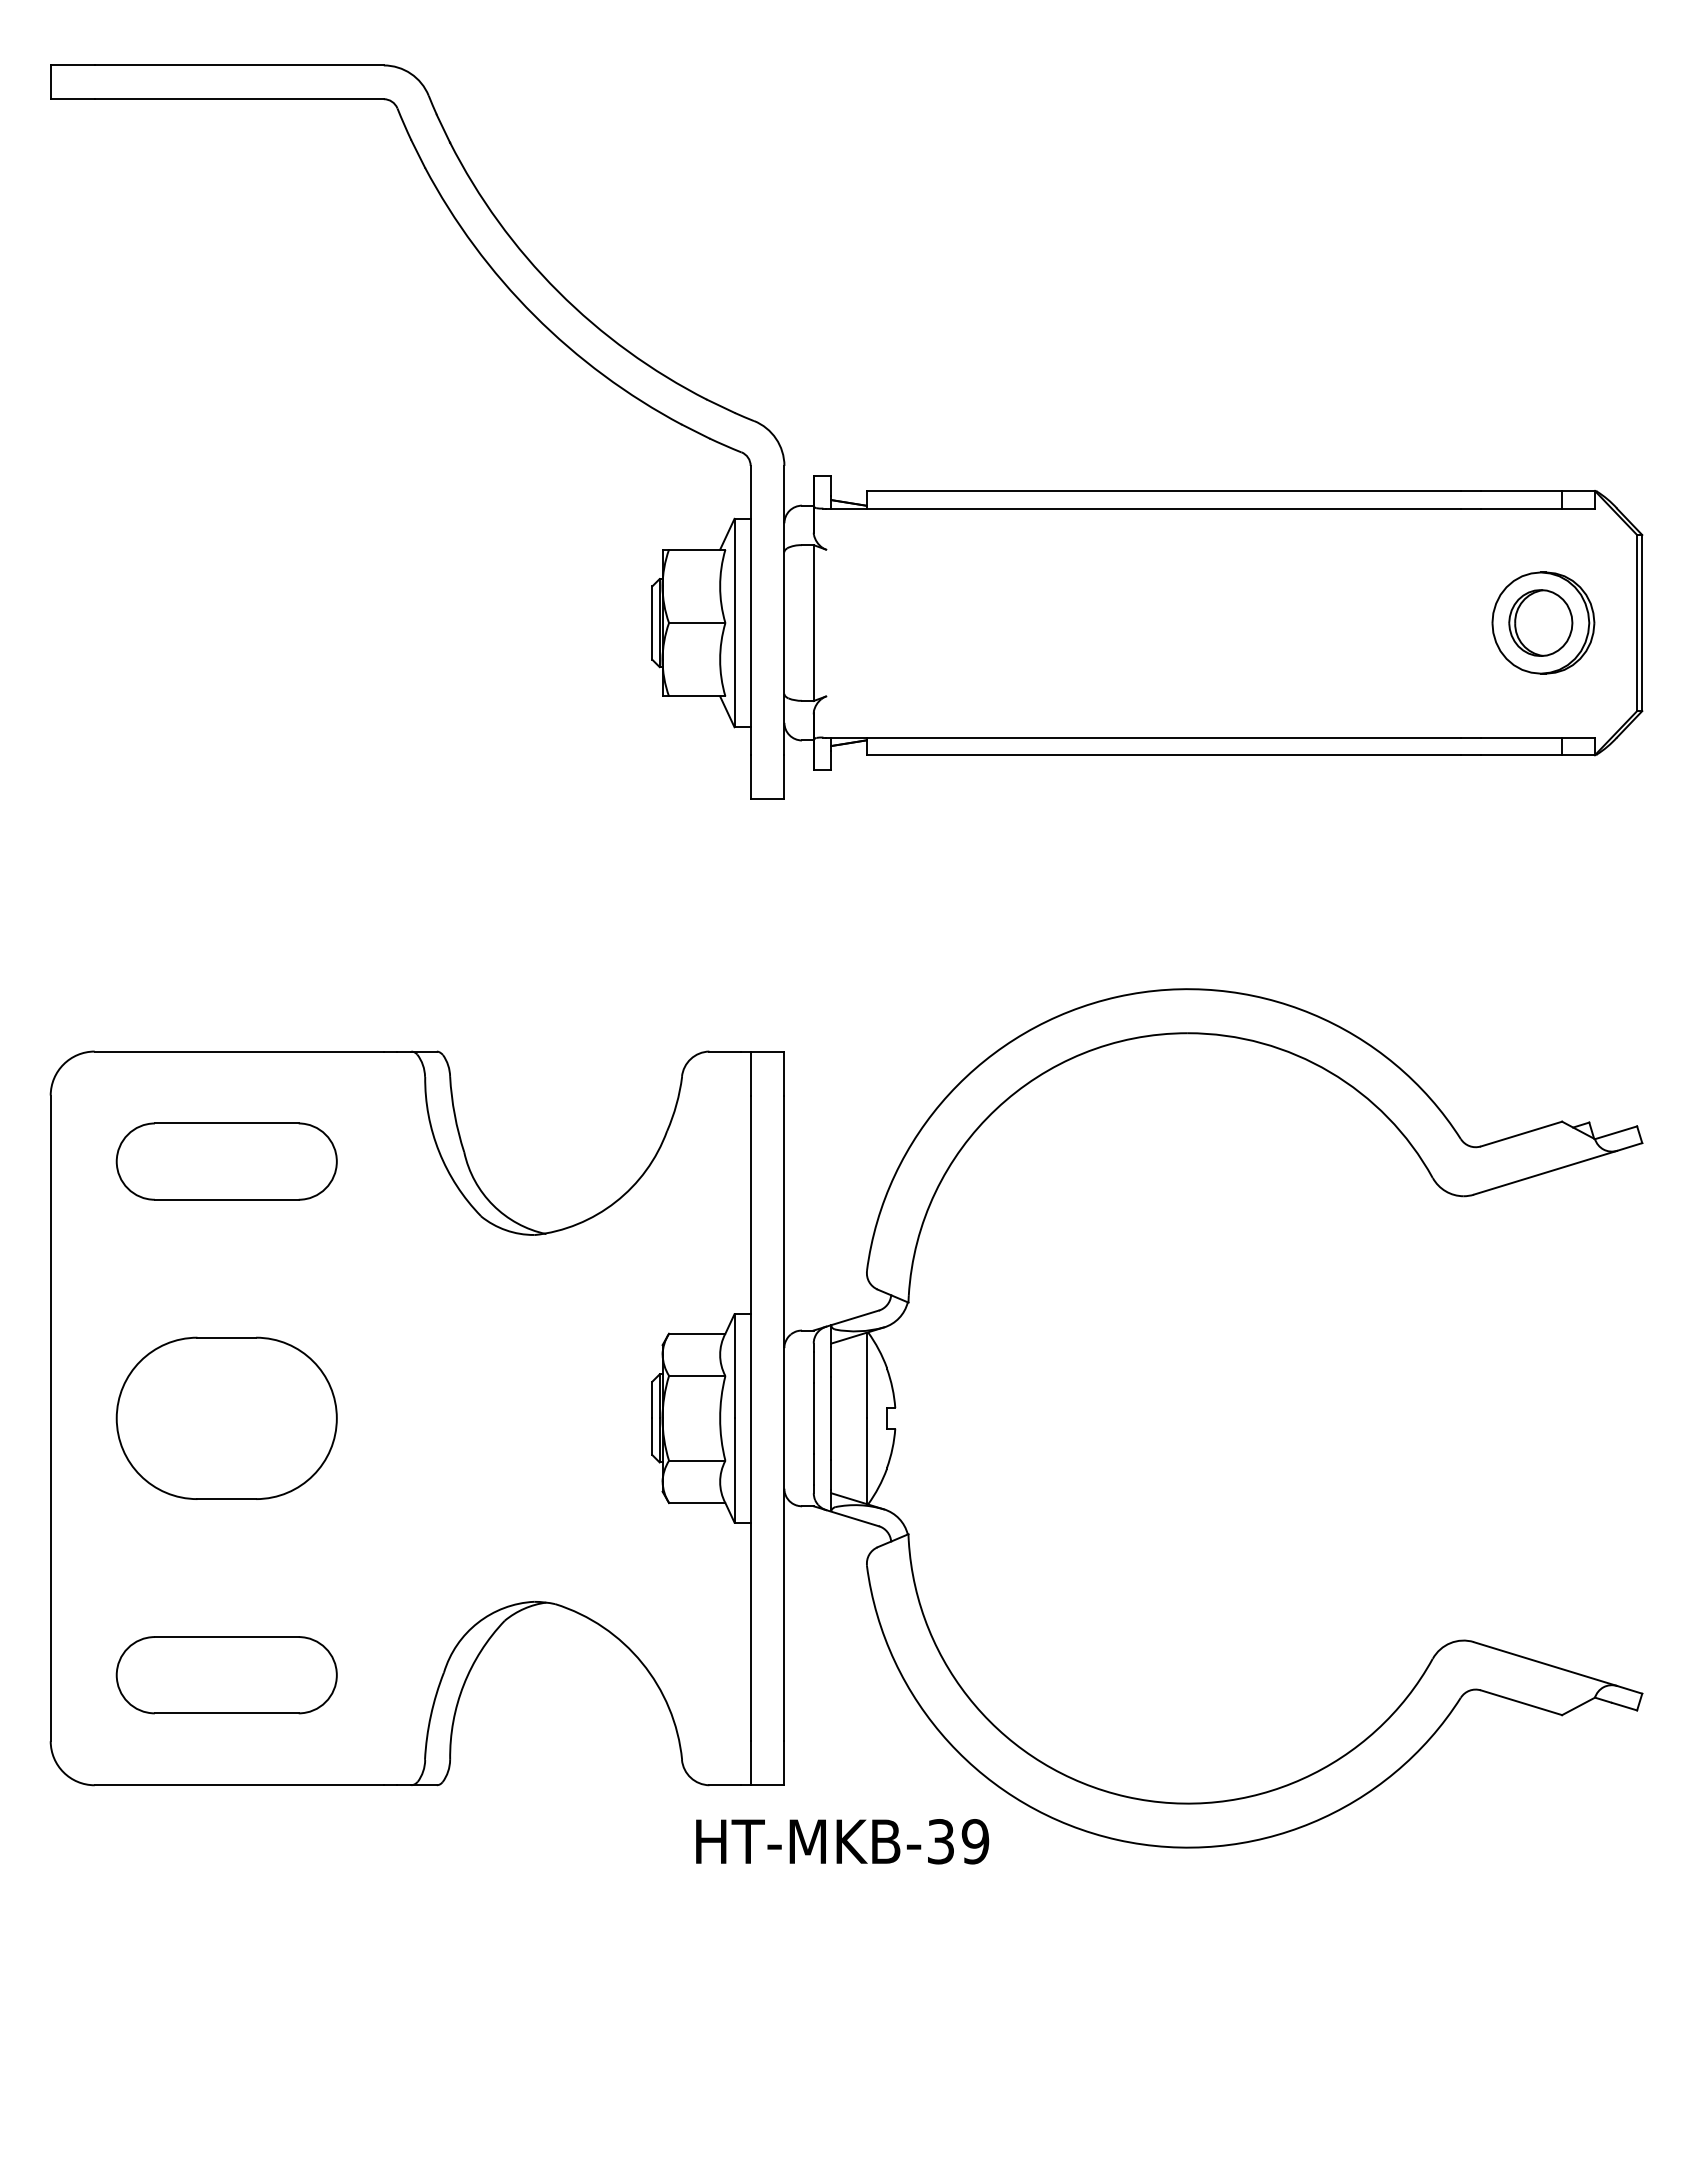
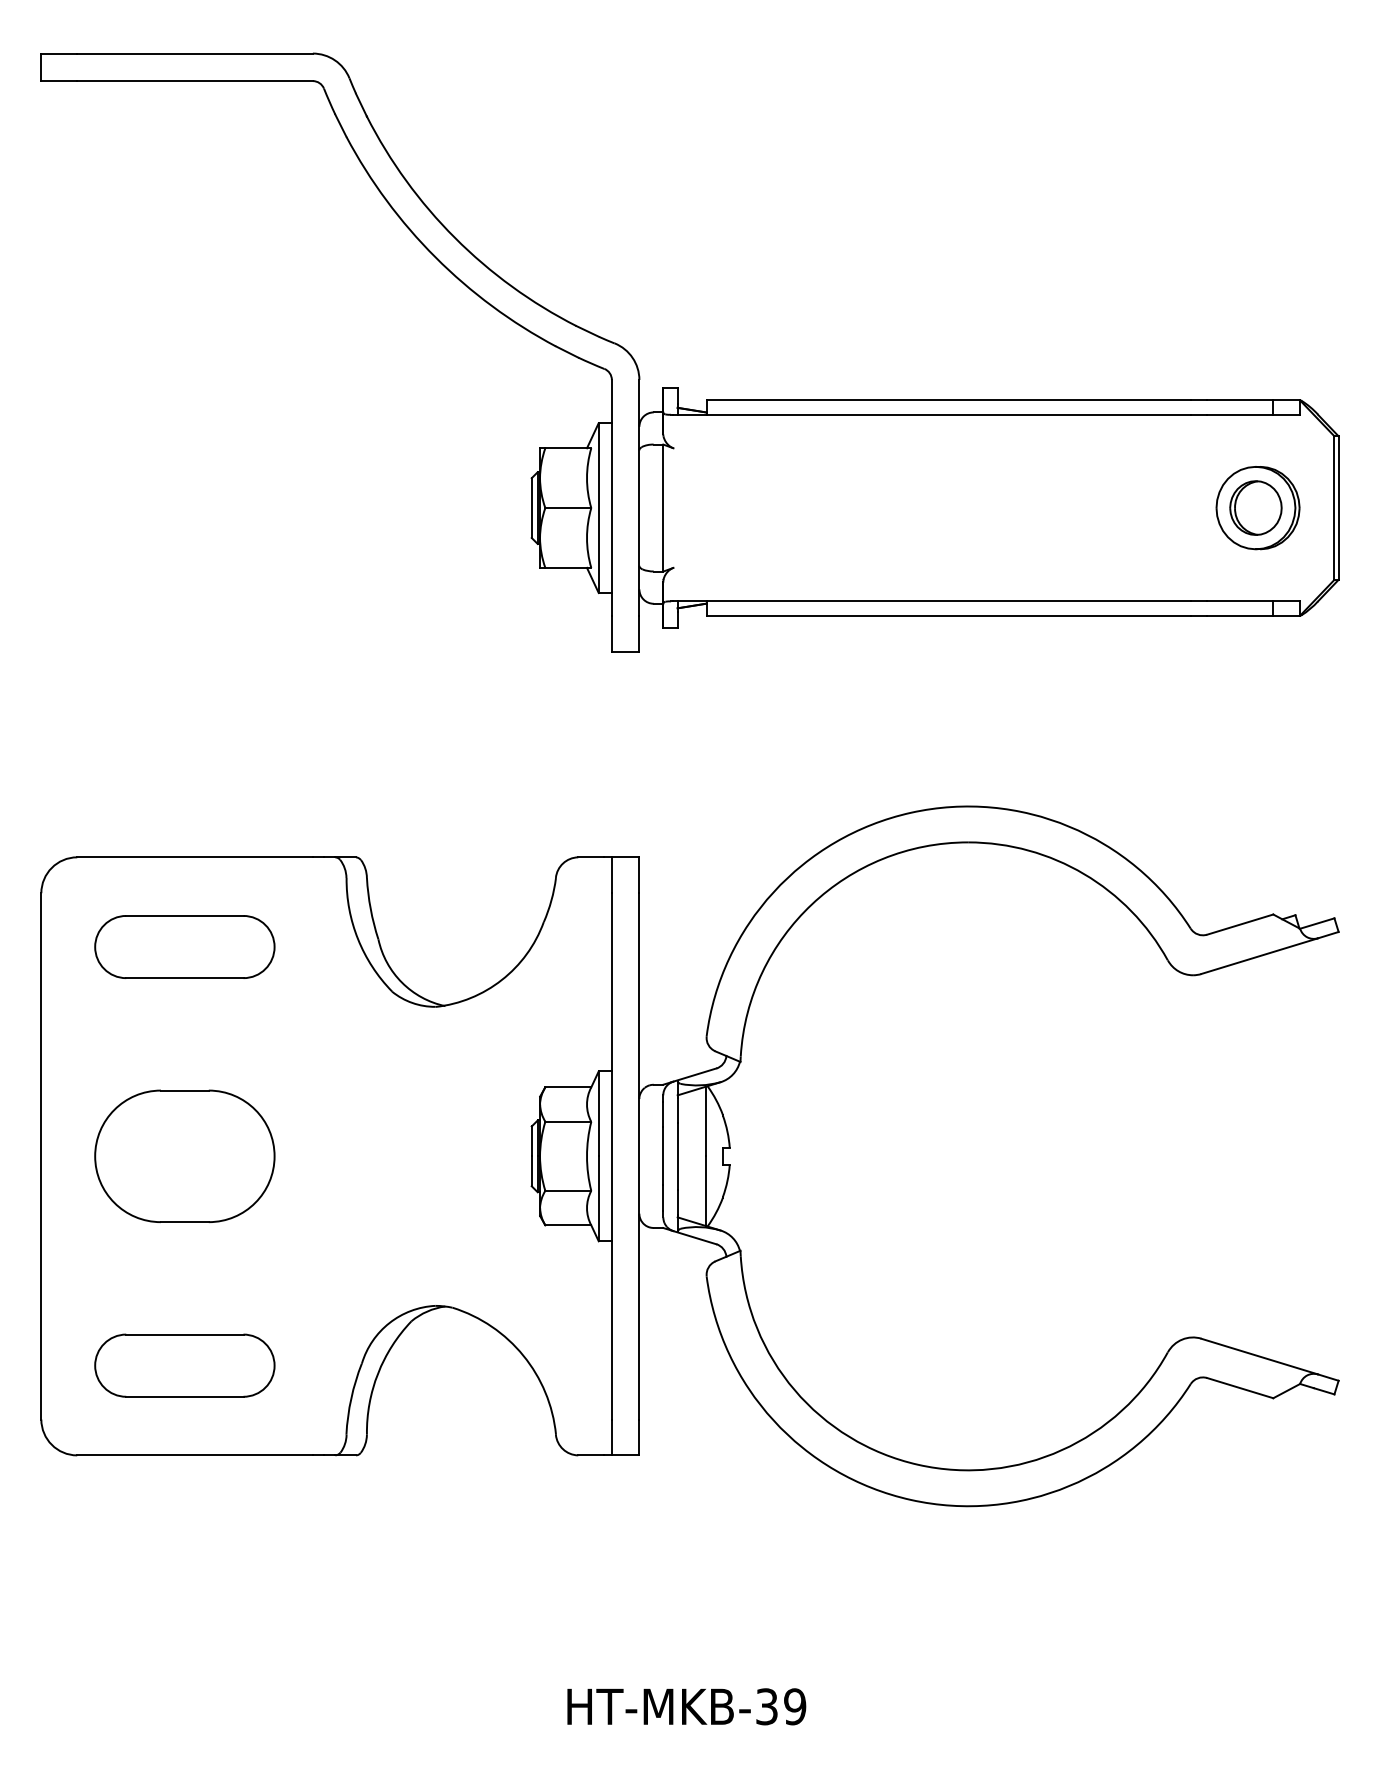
text: (842, 1841) -> (686, 1706), moved

